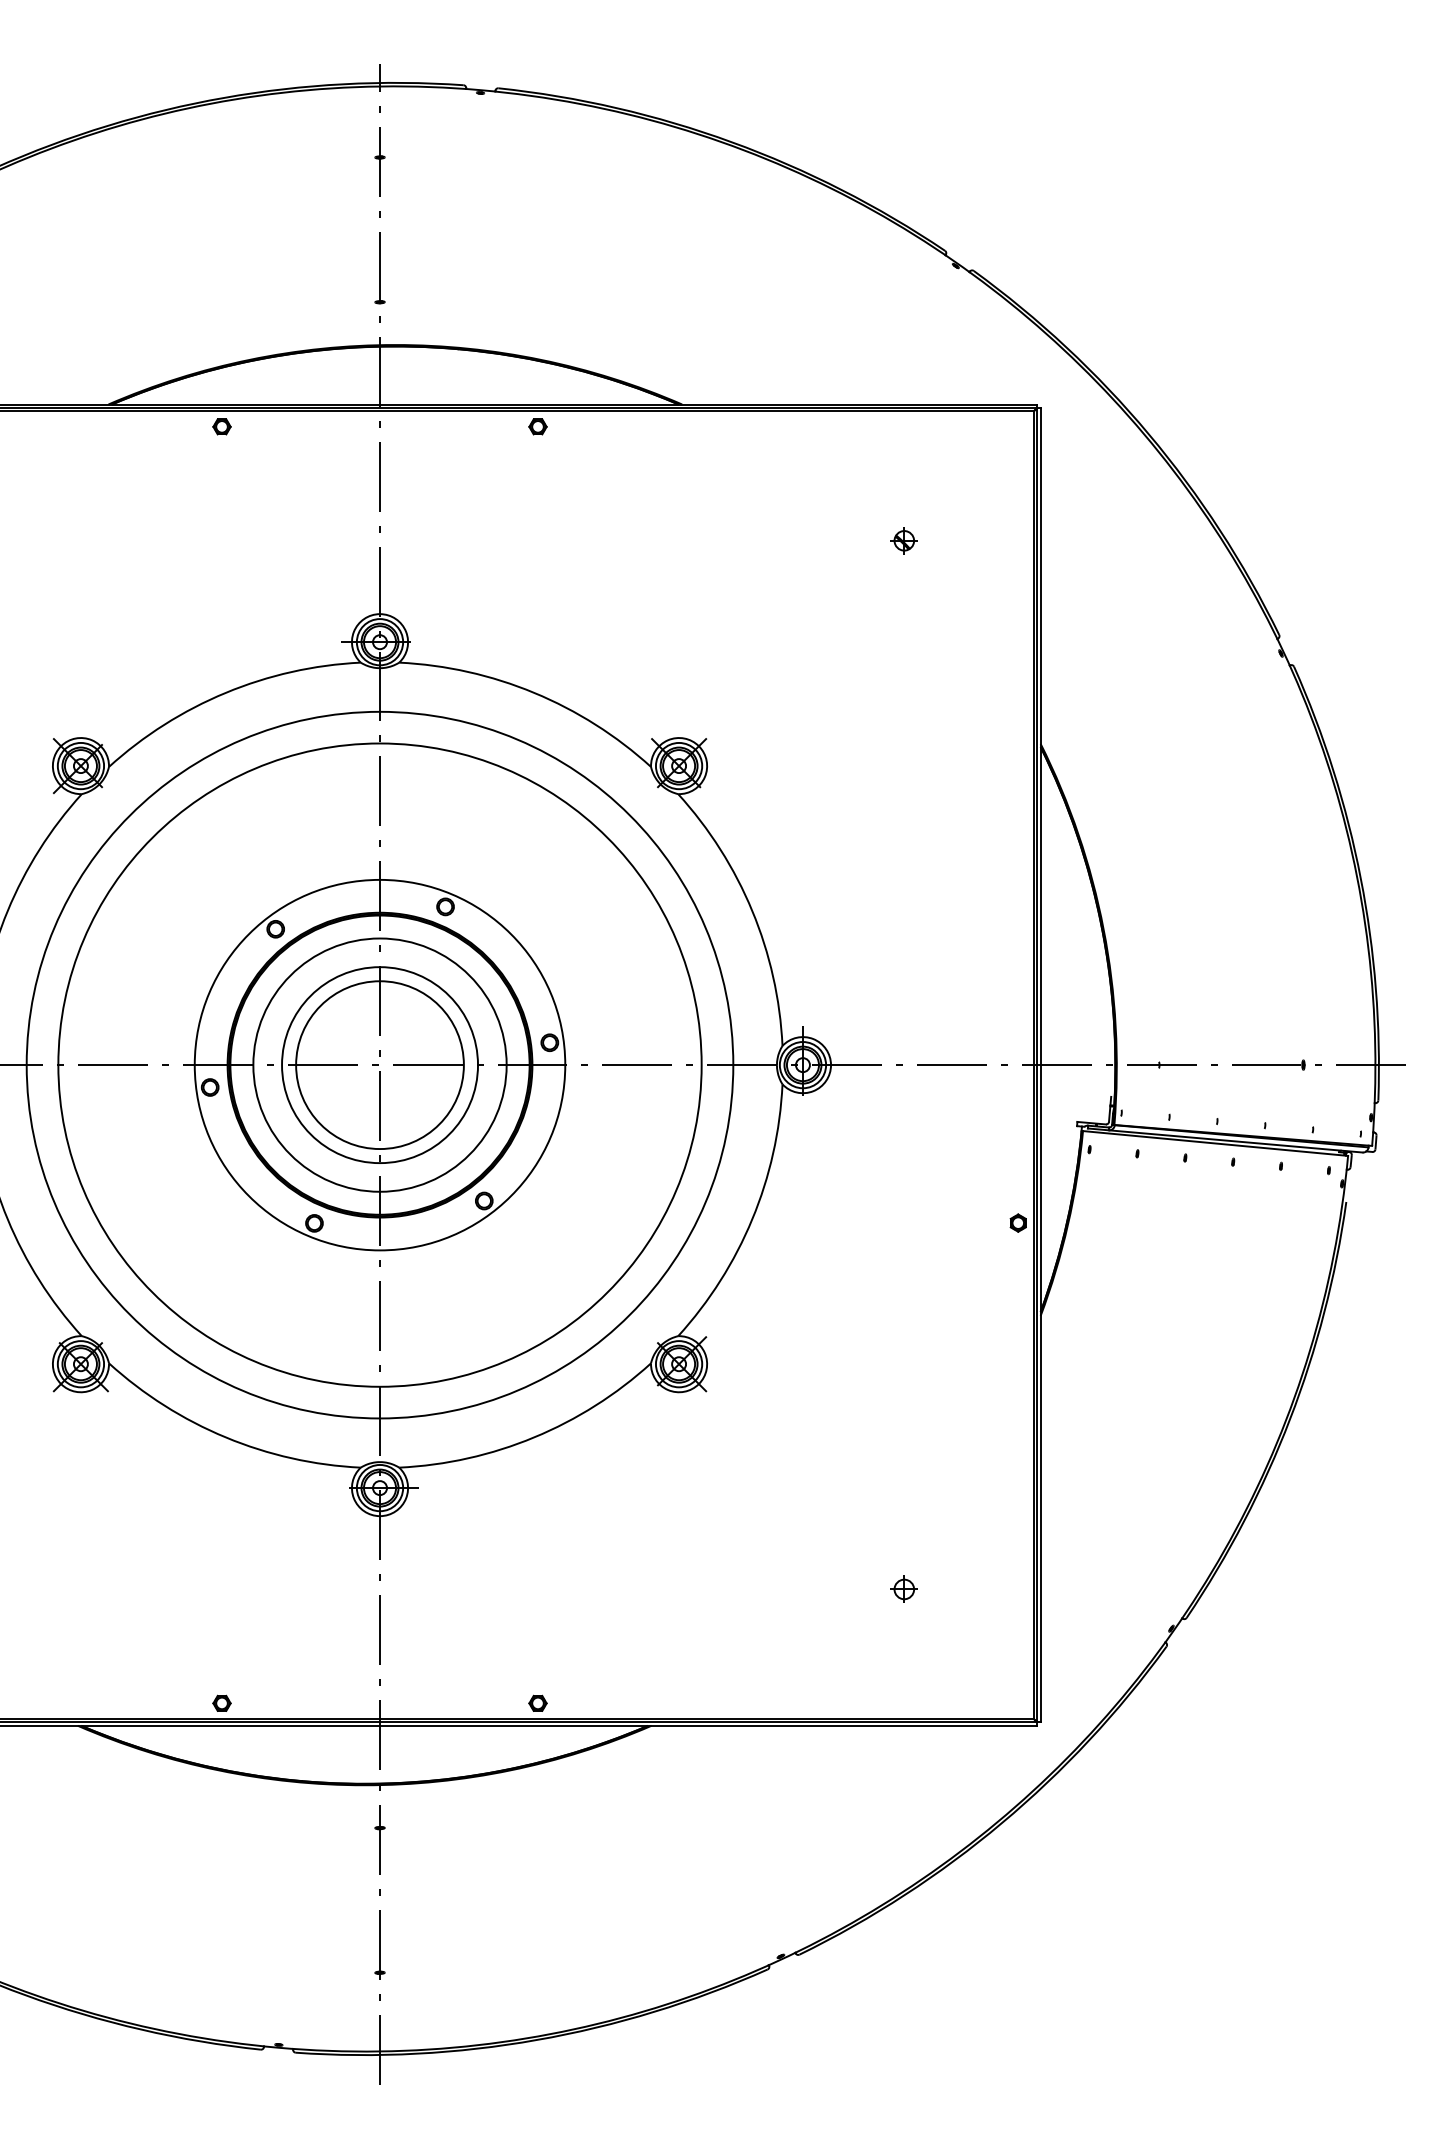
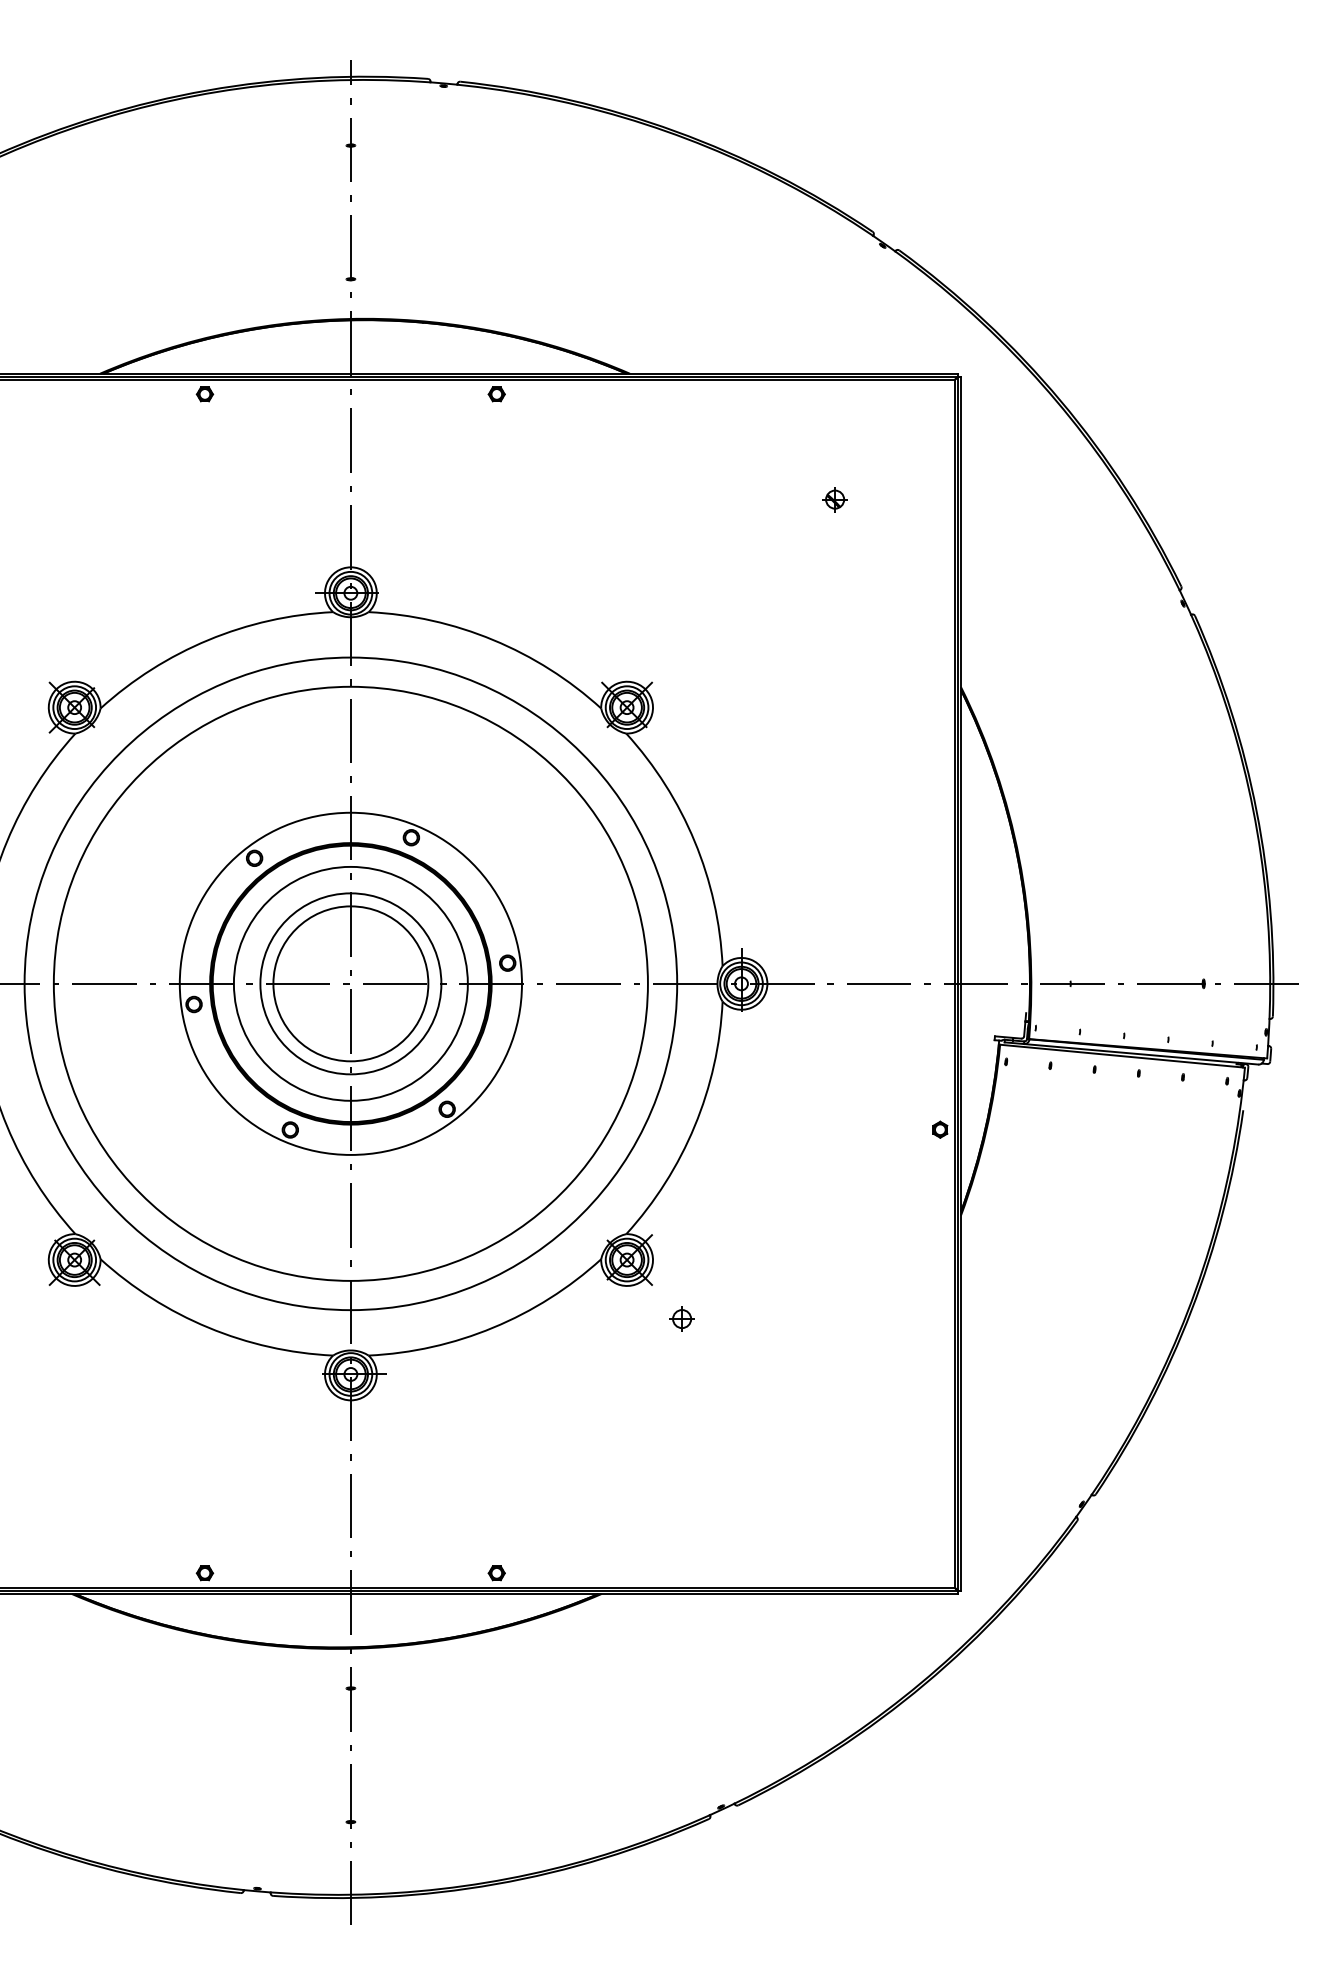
part: (903, 1588) -> (681, 1318), moved

